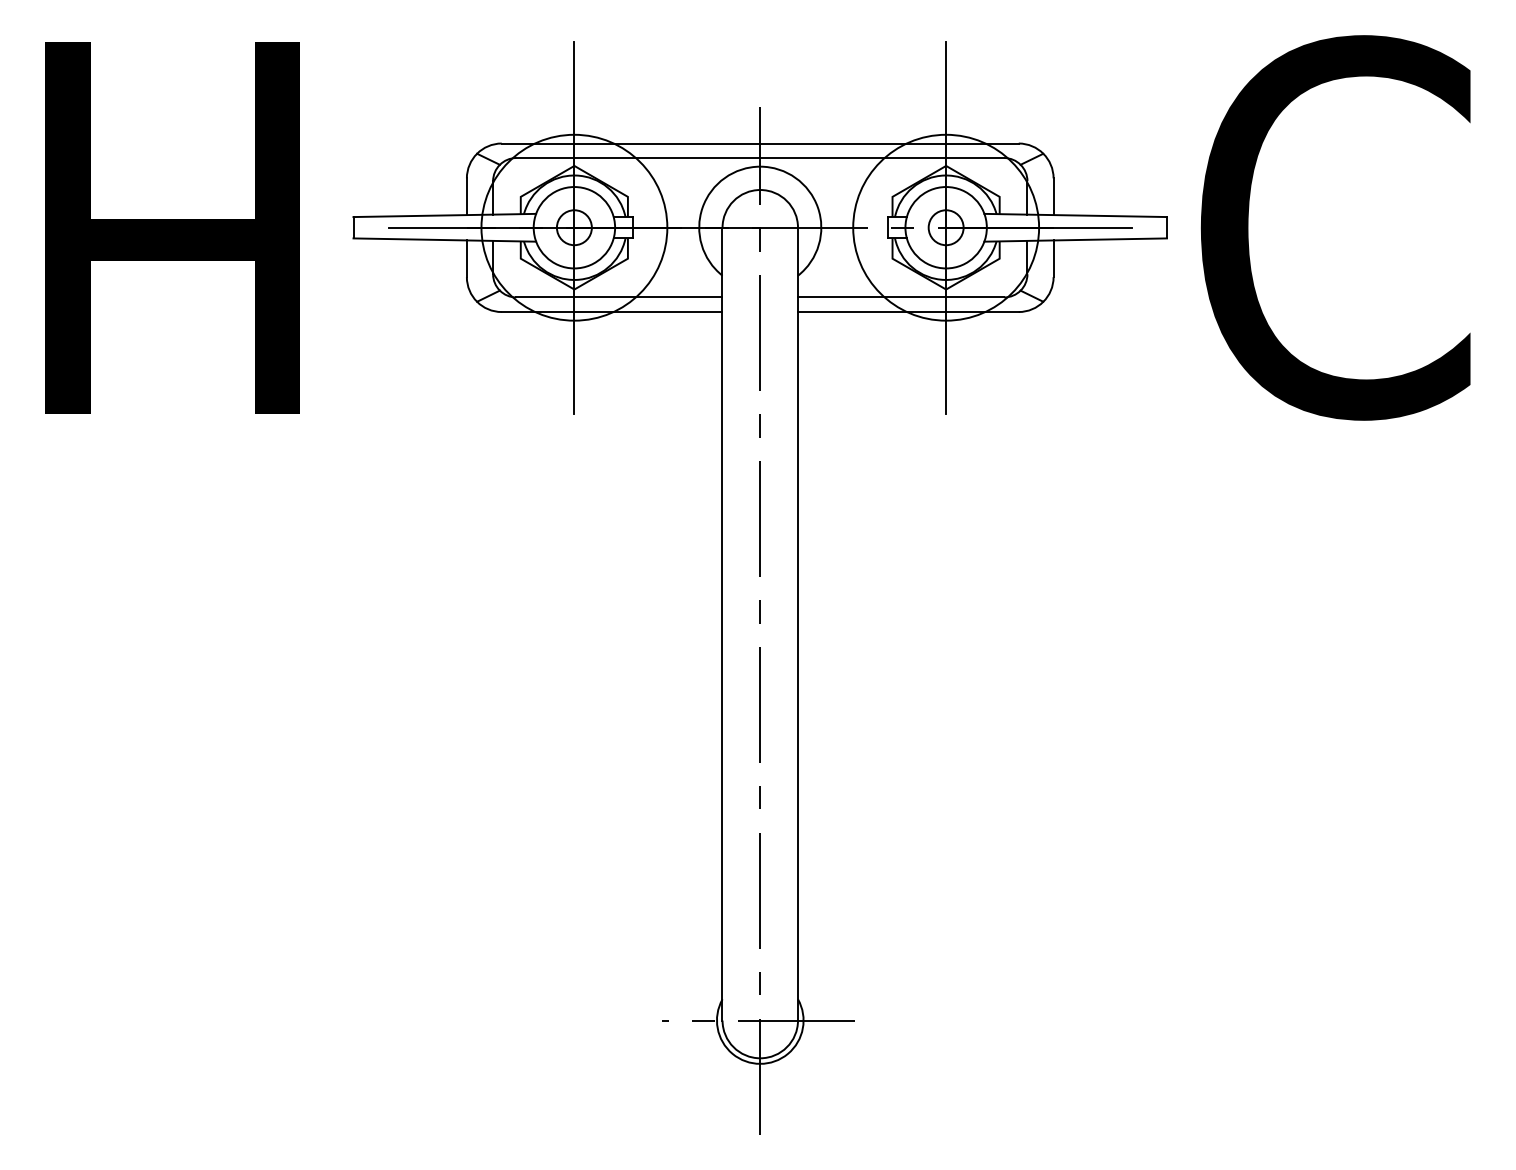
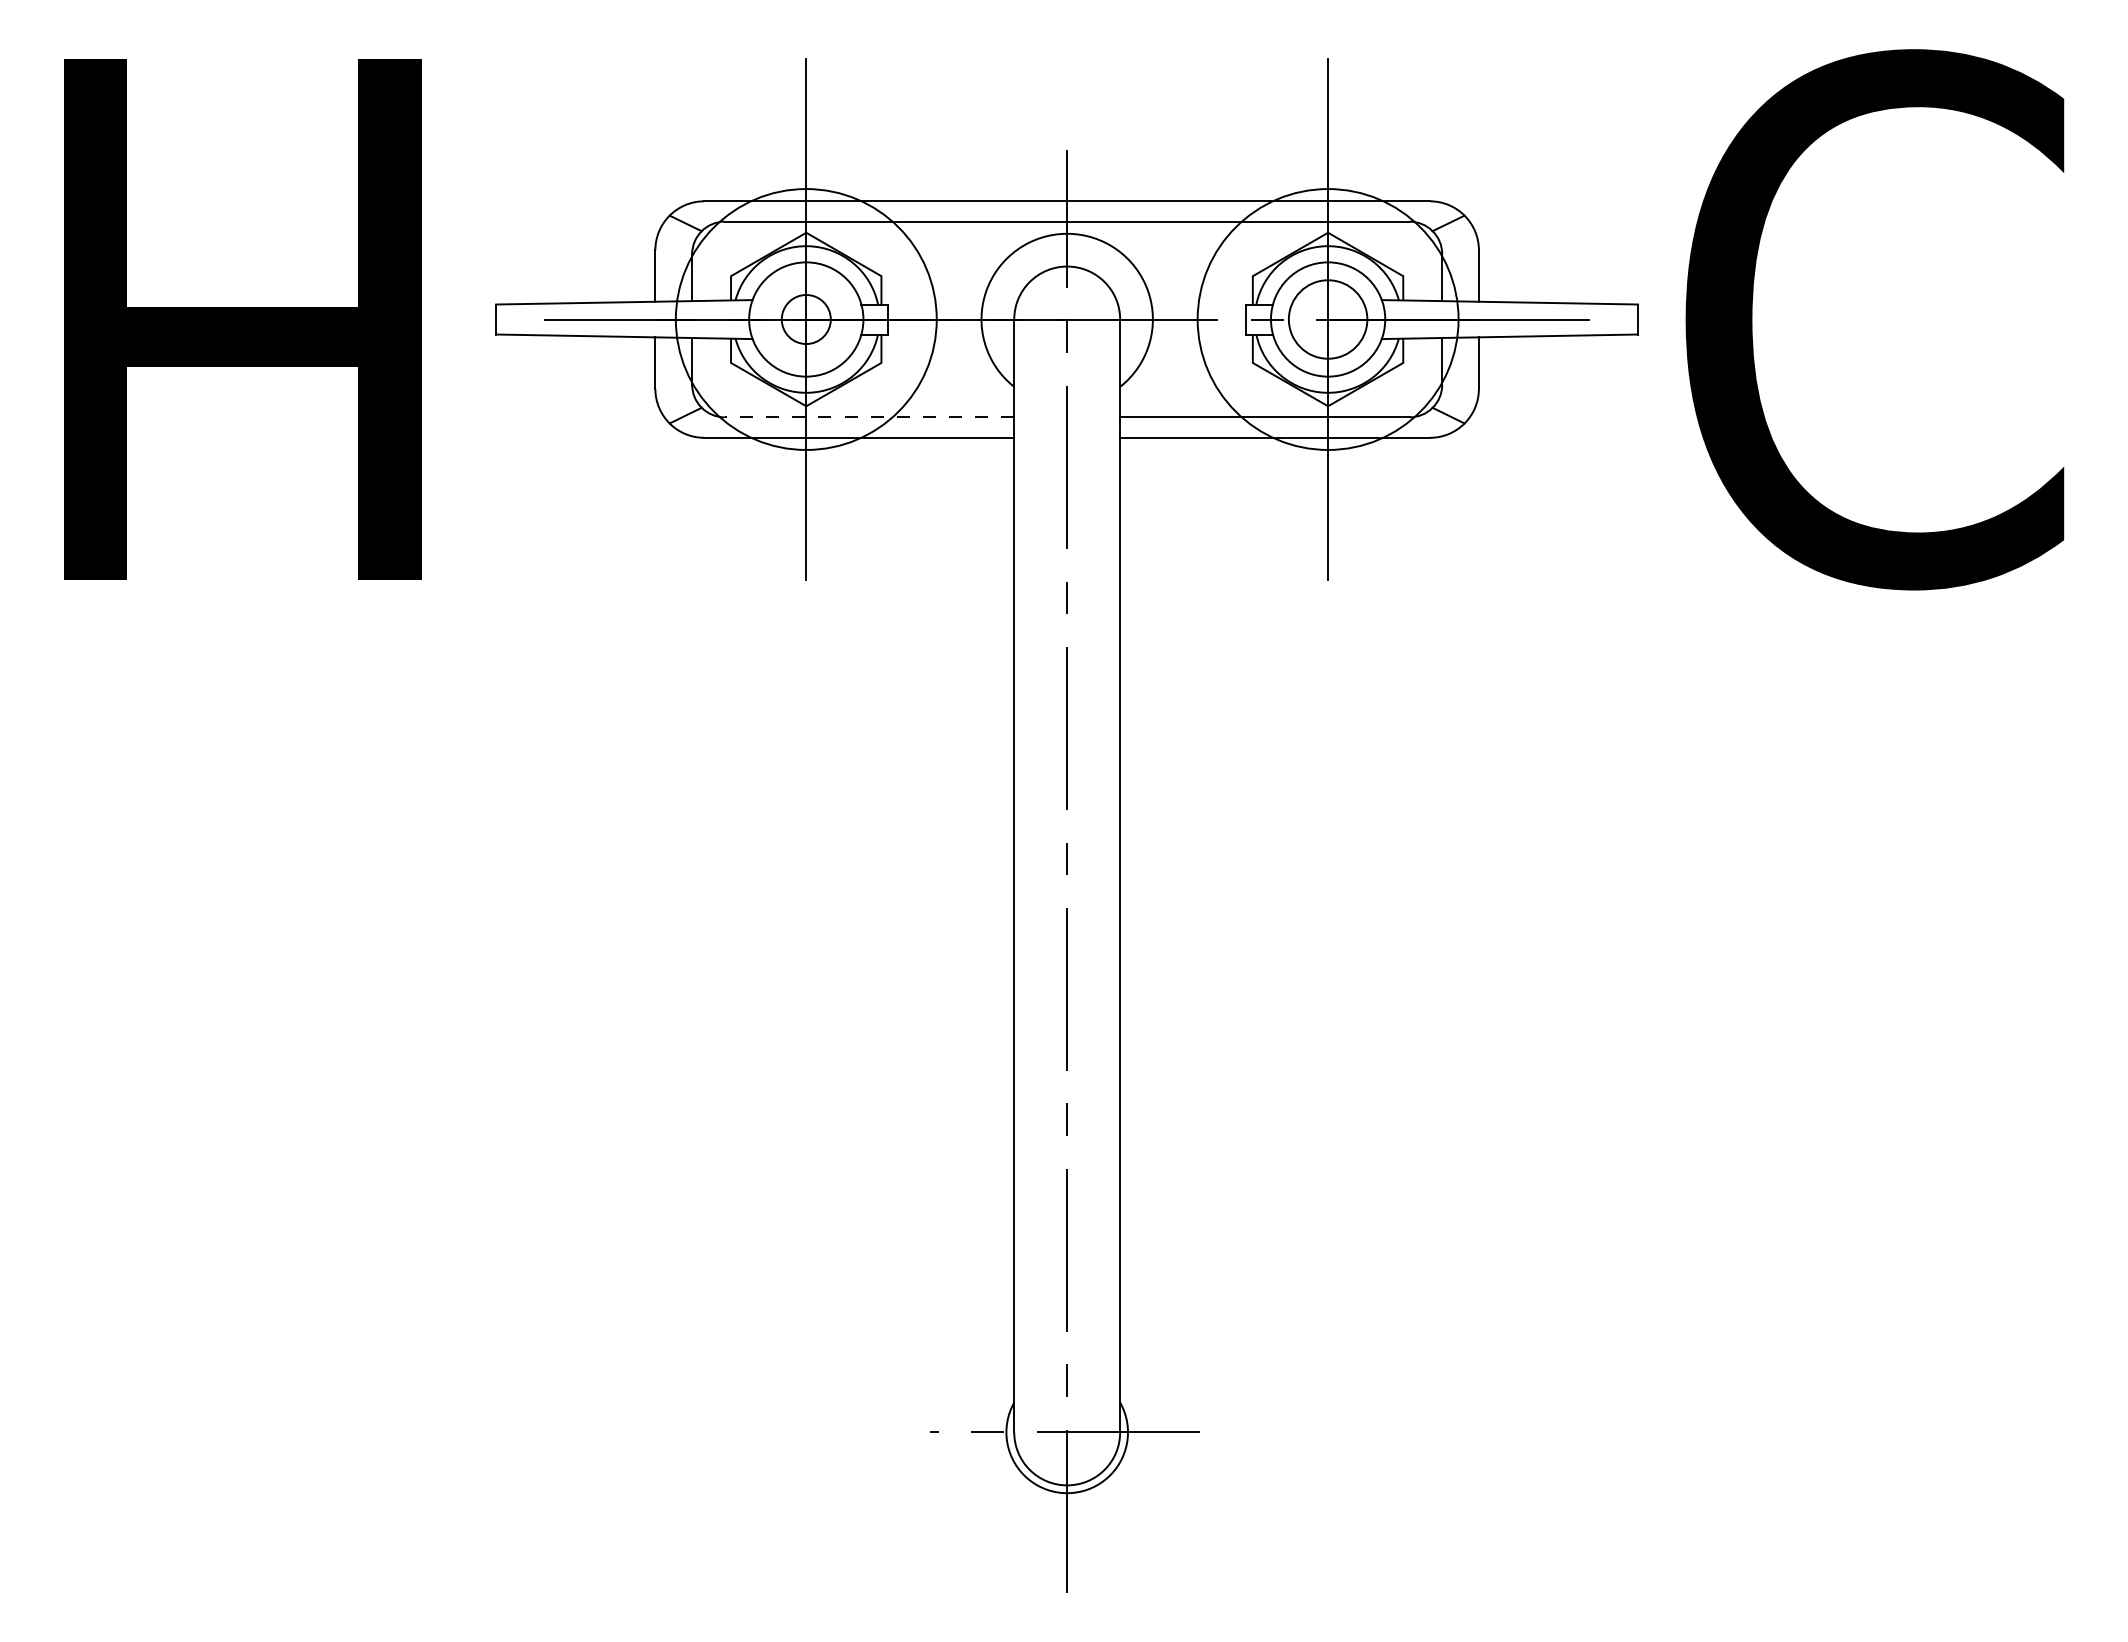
circle: (945, 227) -> (1327, 319), size x1.6
line: (619, 297) -> (869, 417), solid -> dashed

